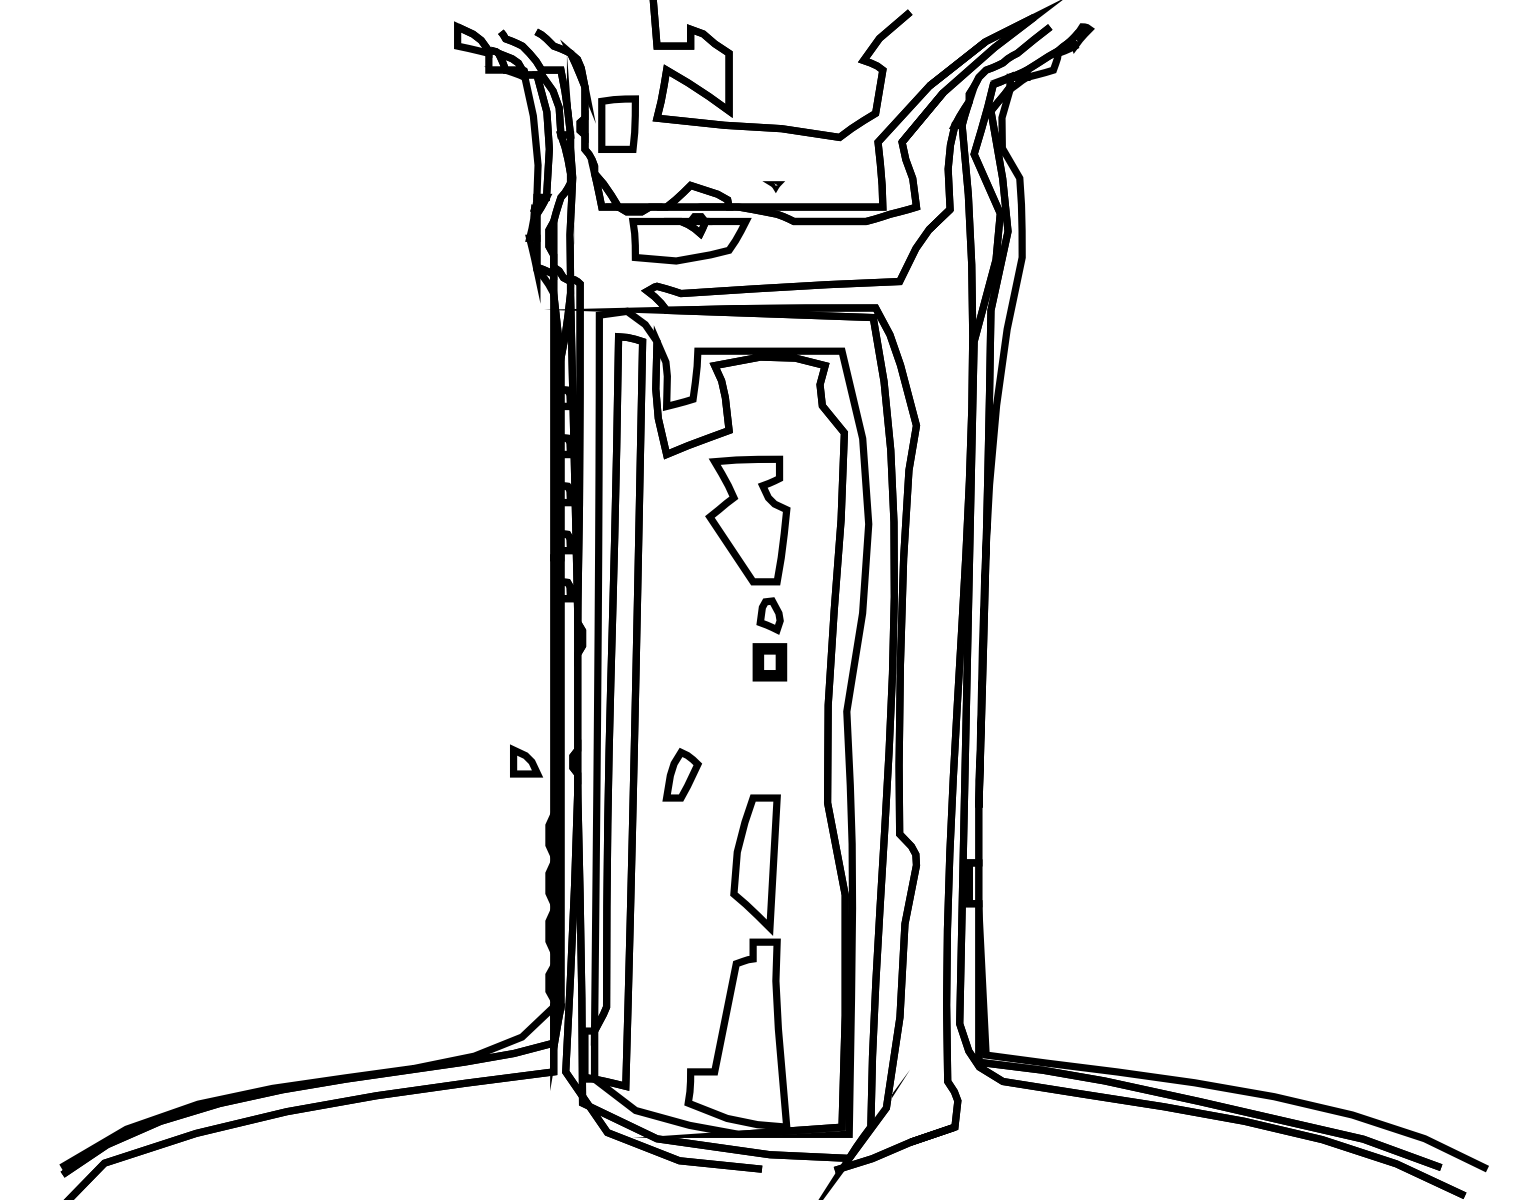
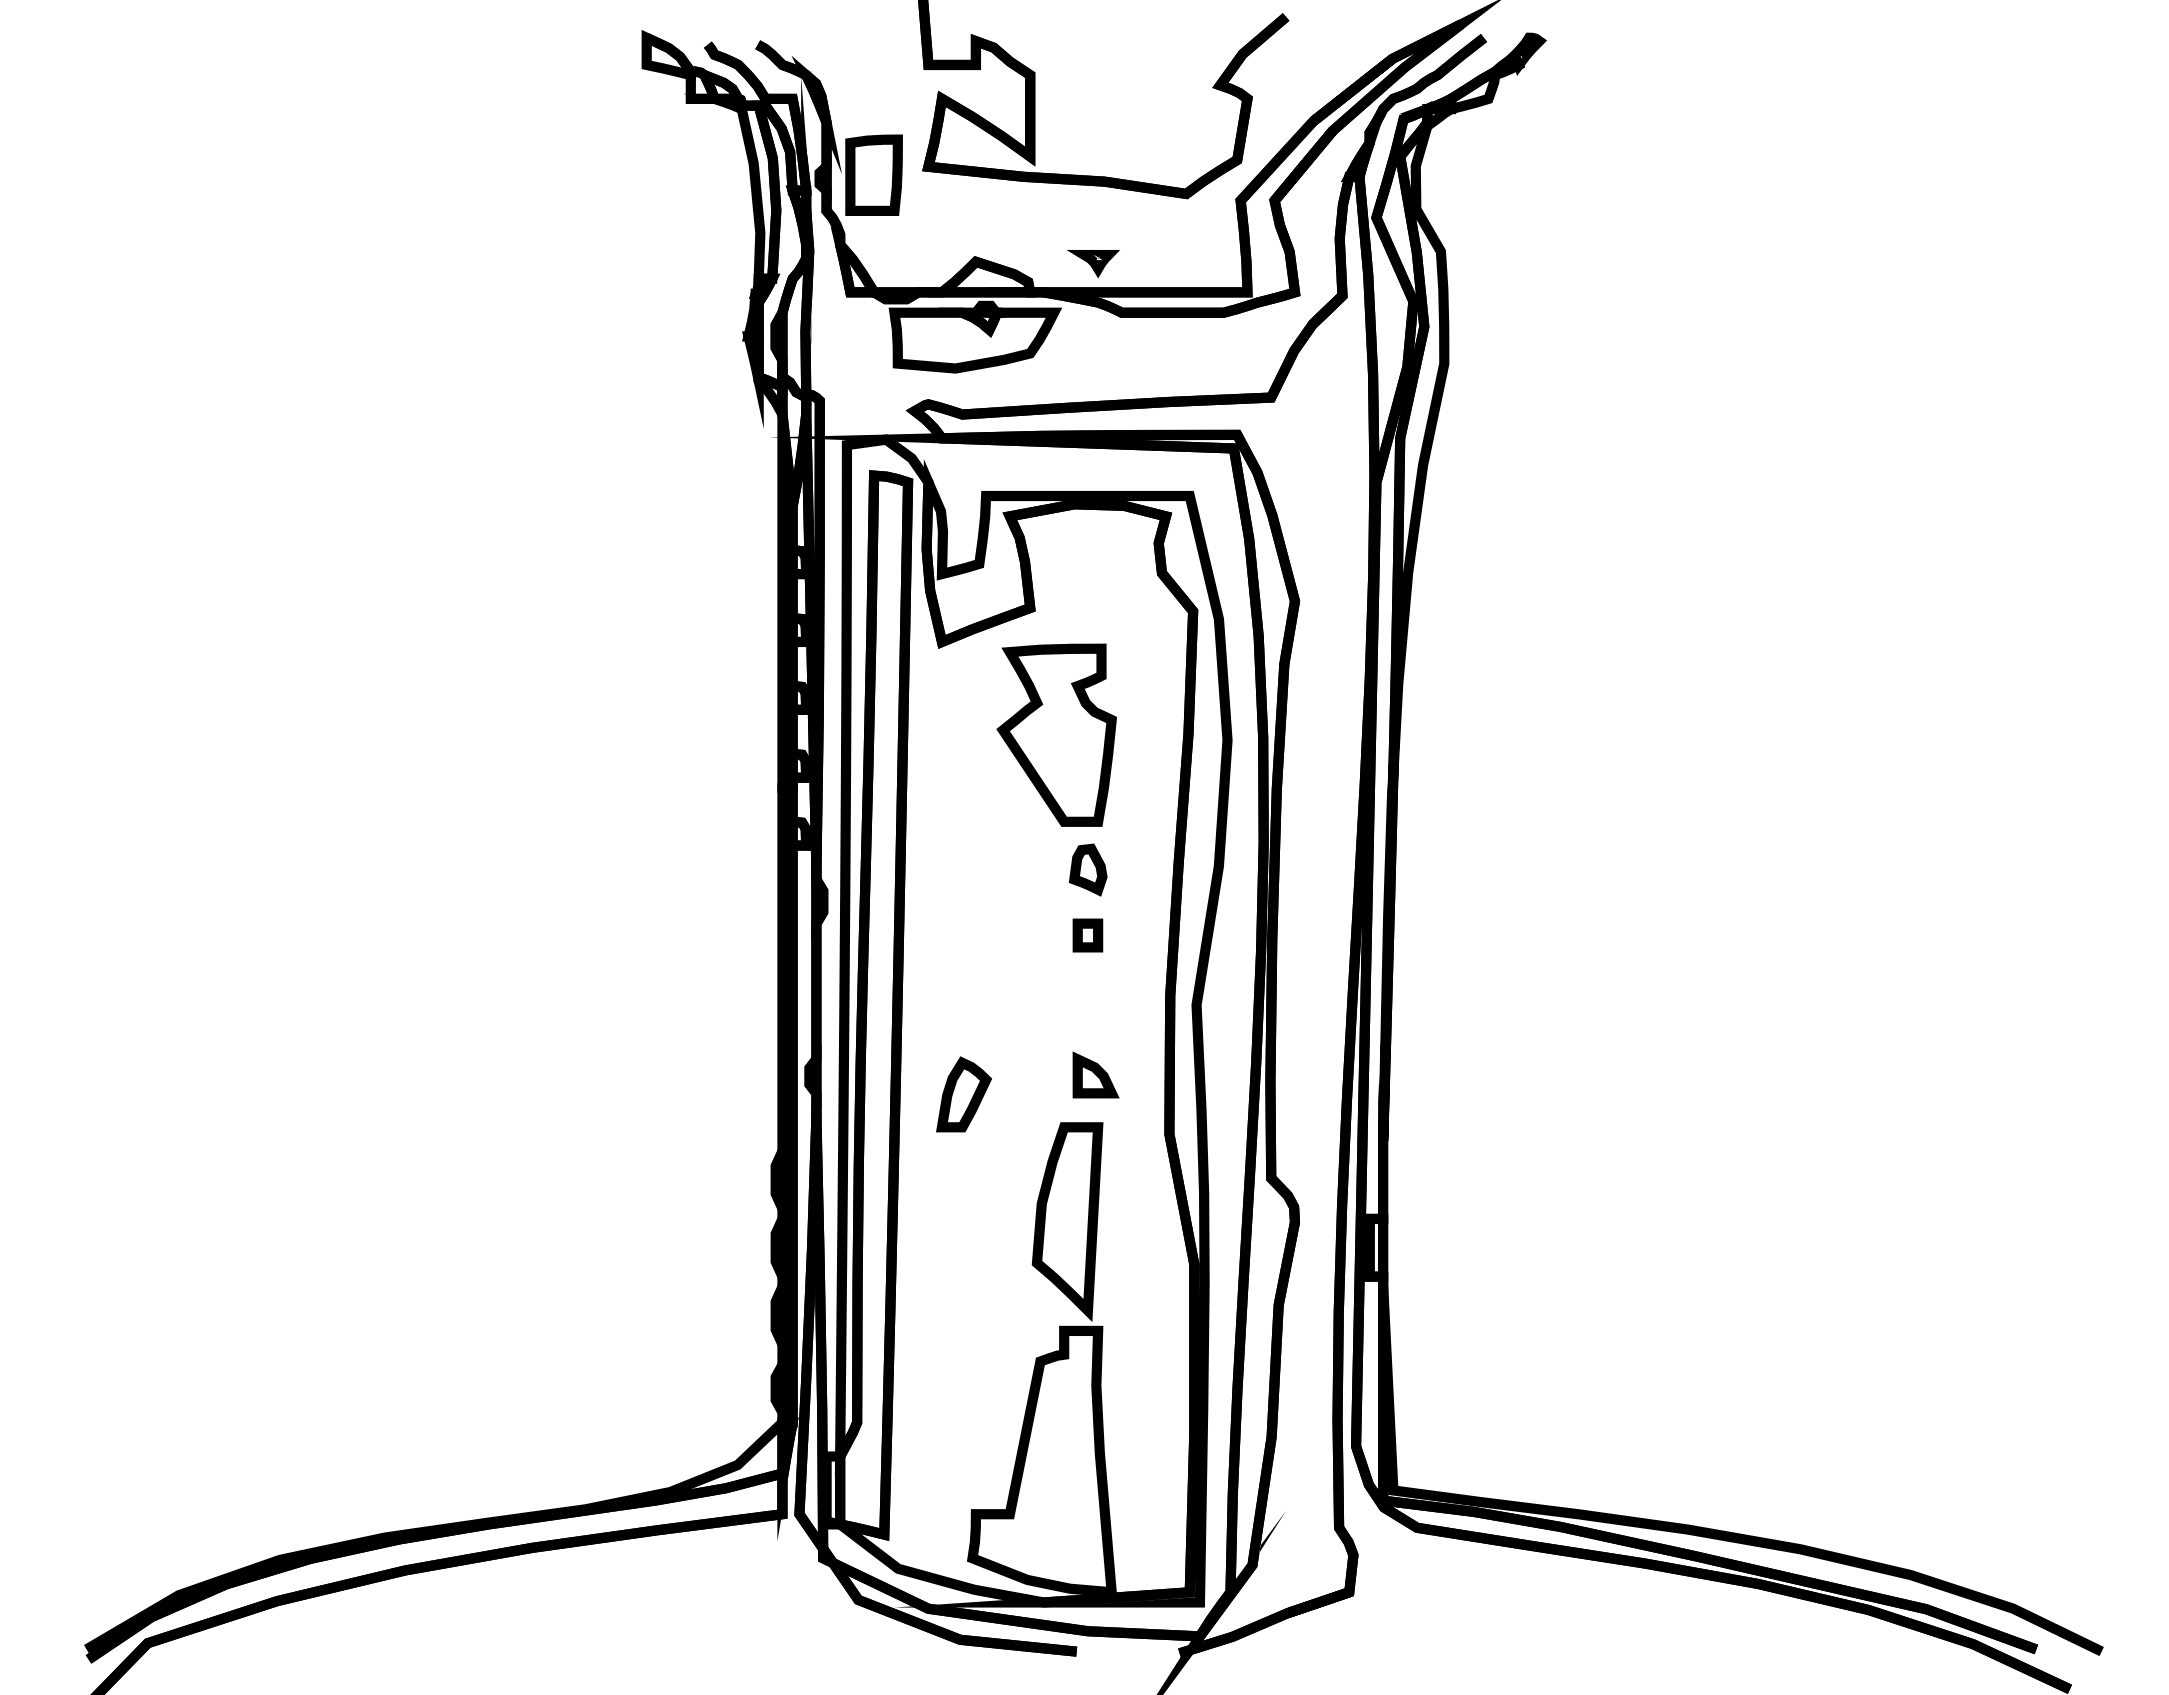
part: (773, 187) -> (1093, 264), size x1.67
part: (769, 662) -> (1087, 935), size x0.62
part: (526, 760) -> (1095, 1074), moved

